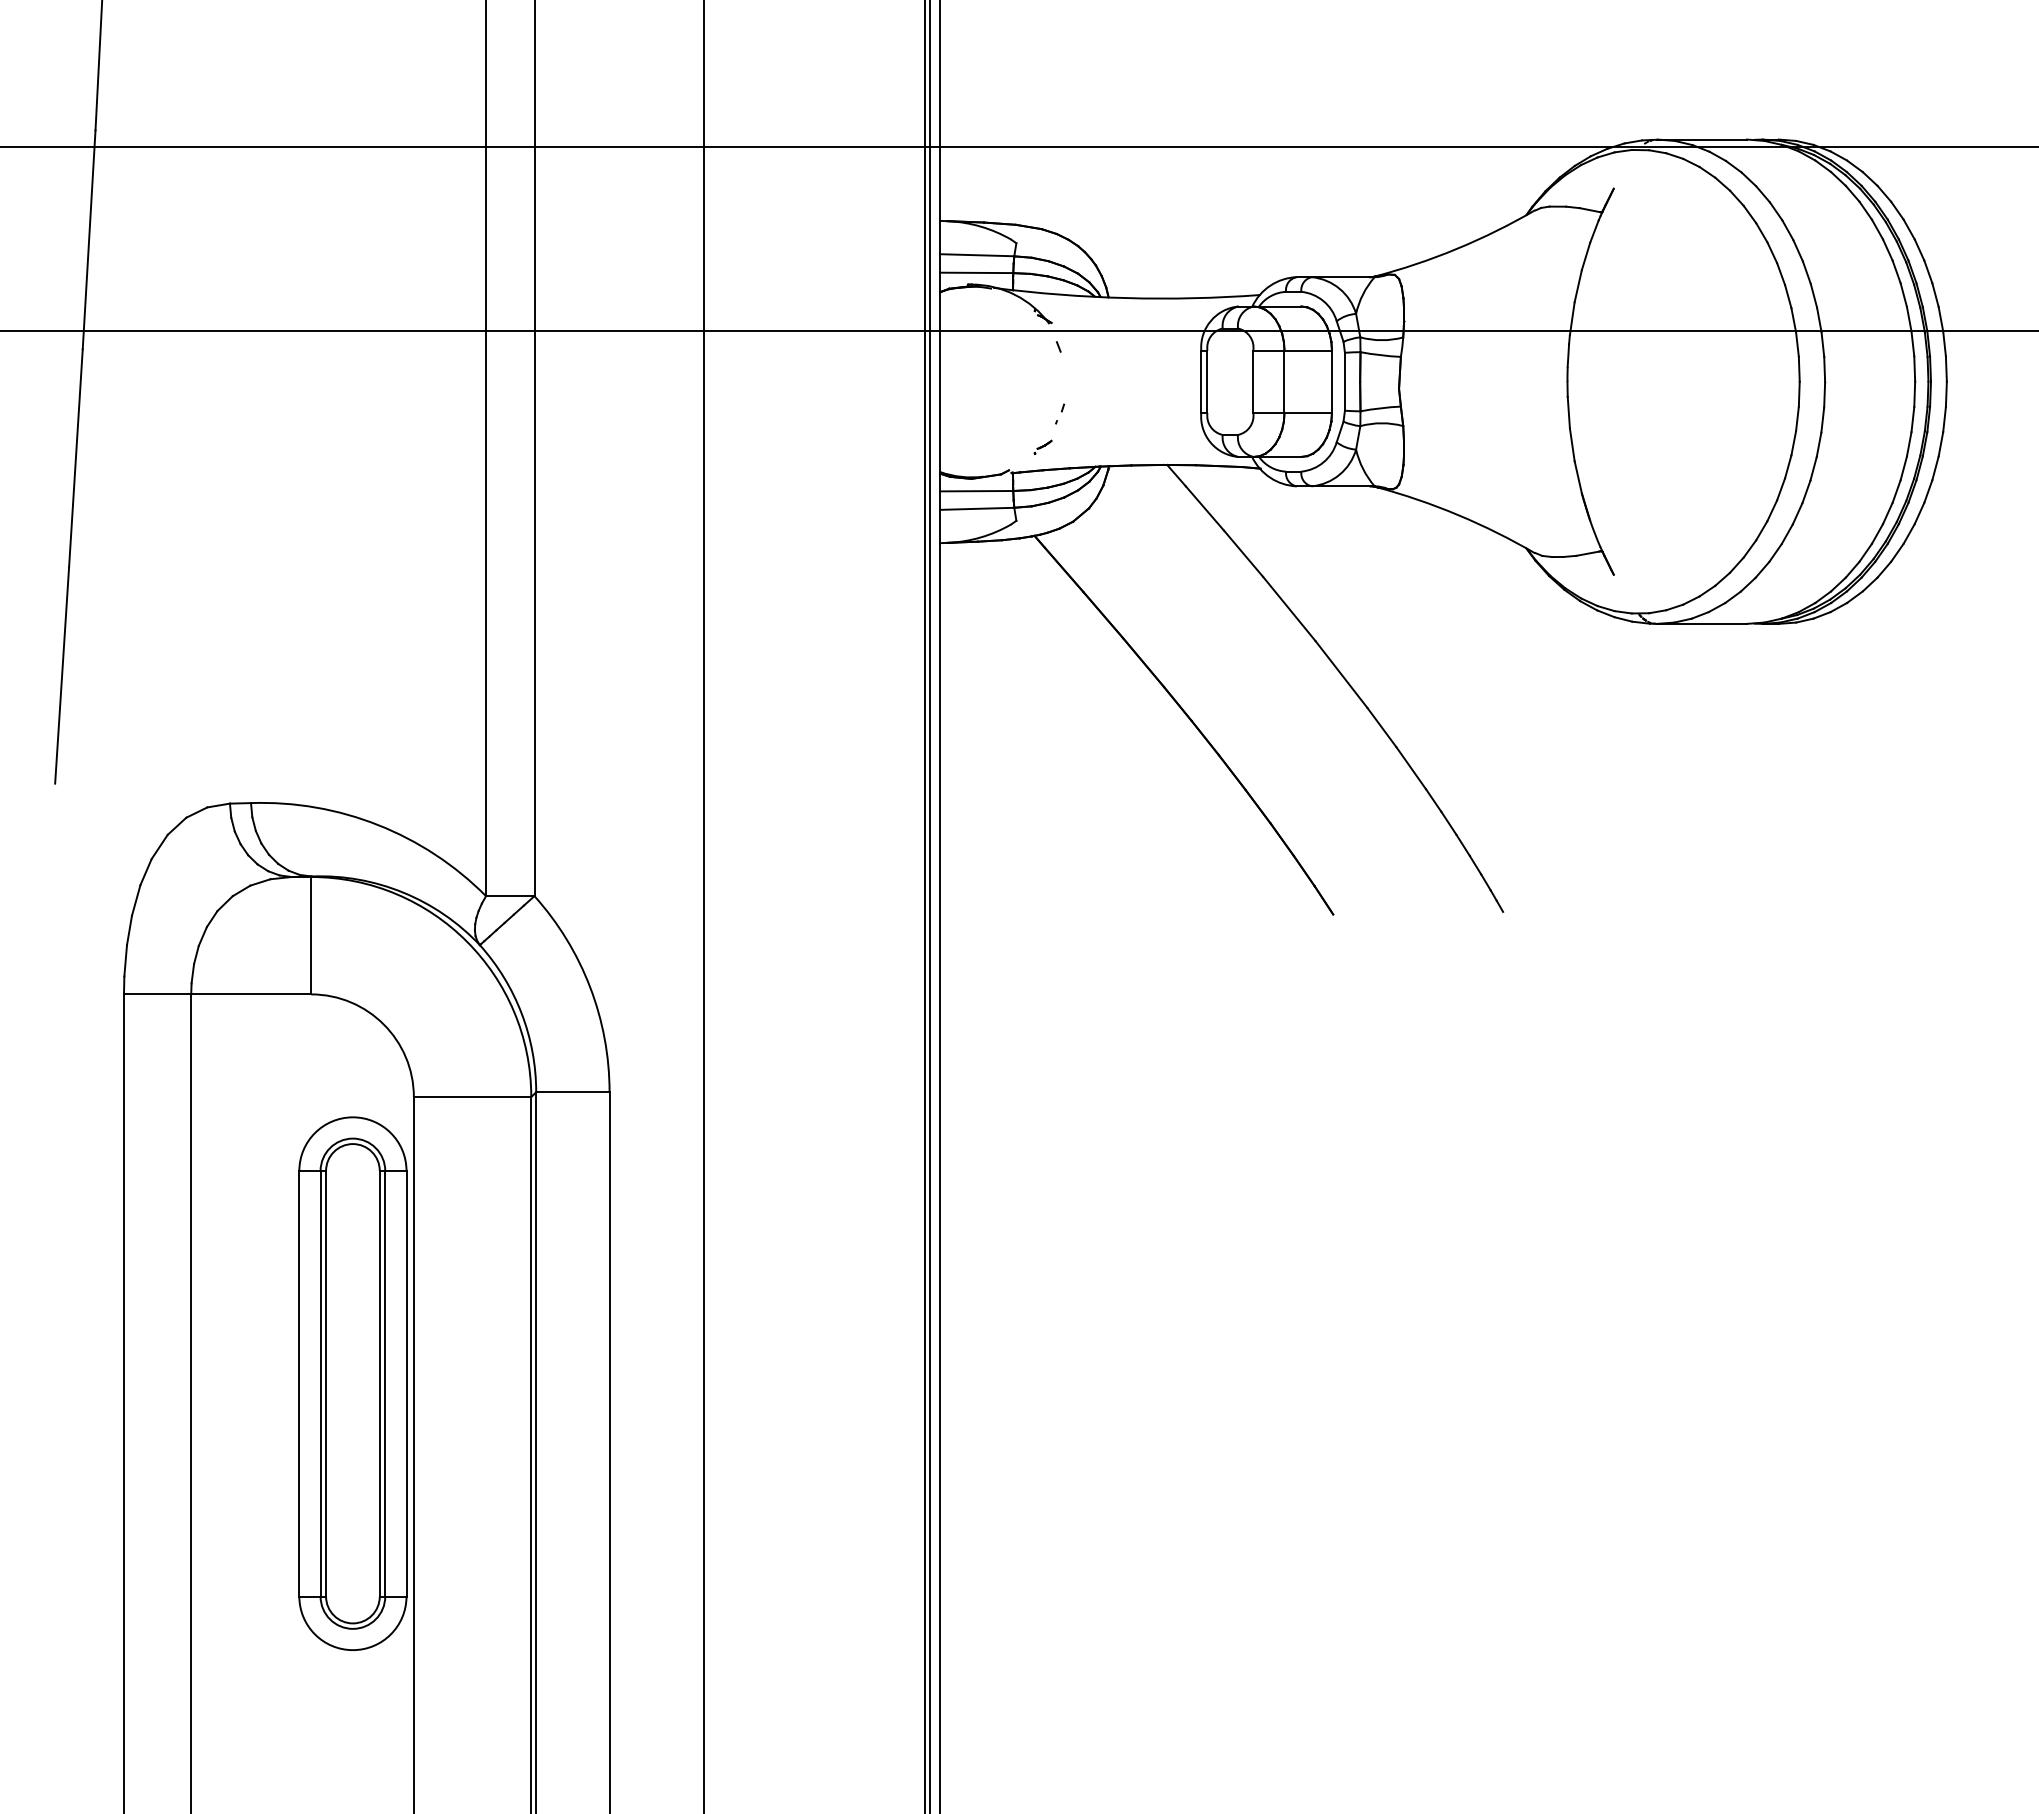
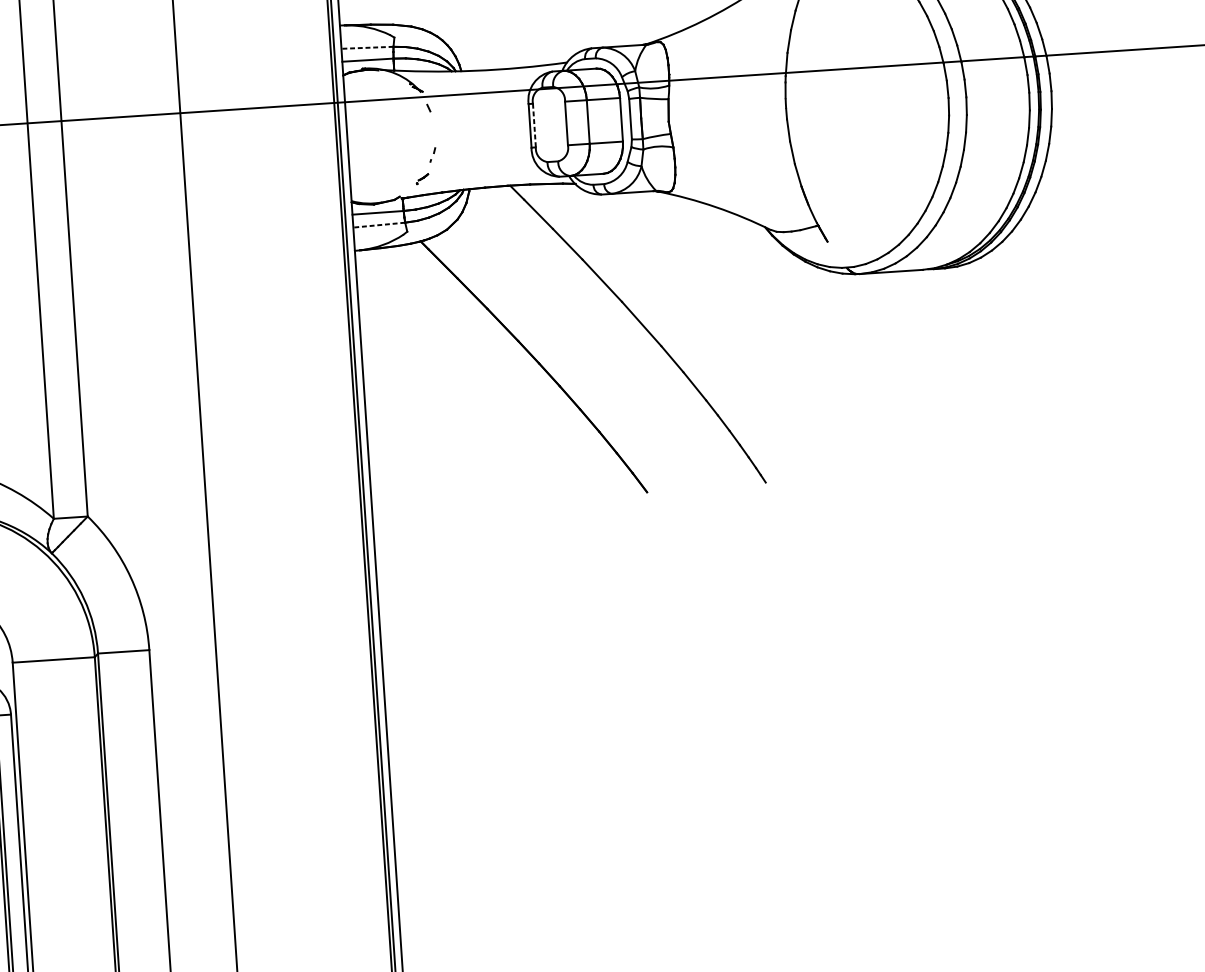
line: (976, 255) -> (367, 48), solid -> dashed
line: (1207, 382) -> (534, 126), solid -> dashed
line: (976, 508) -> (378, 224), solid -> dashed

